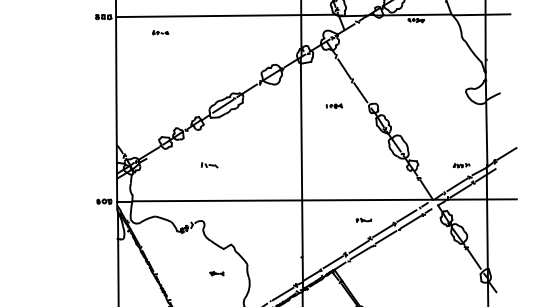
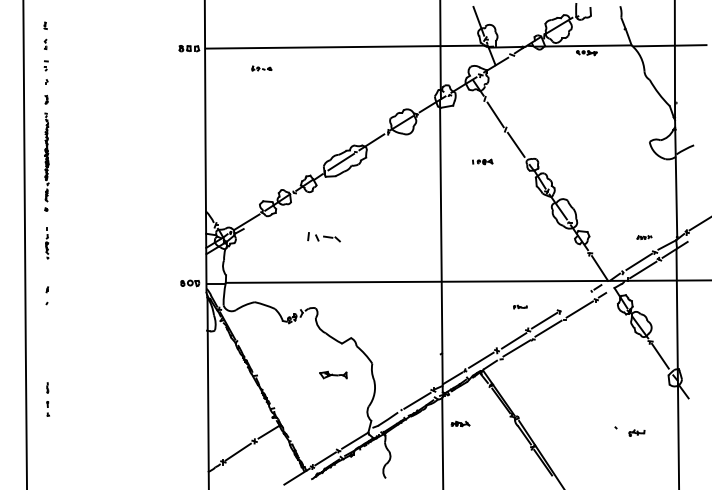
part: (209, 164) -> (323, 236), size x1.6
part: (461, 165) -> (644, 237), size x0.7
line: (406, 215) -> (574, 301), removed
part: (364, 219) -> (520, 306), size x0.7
part: (216, 273) -> (332, 374), size x1.6

